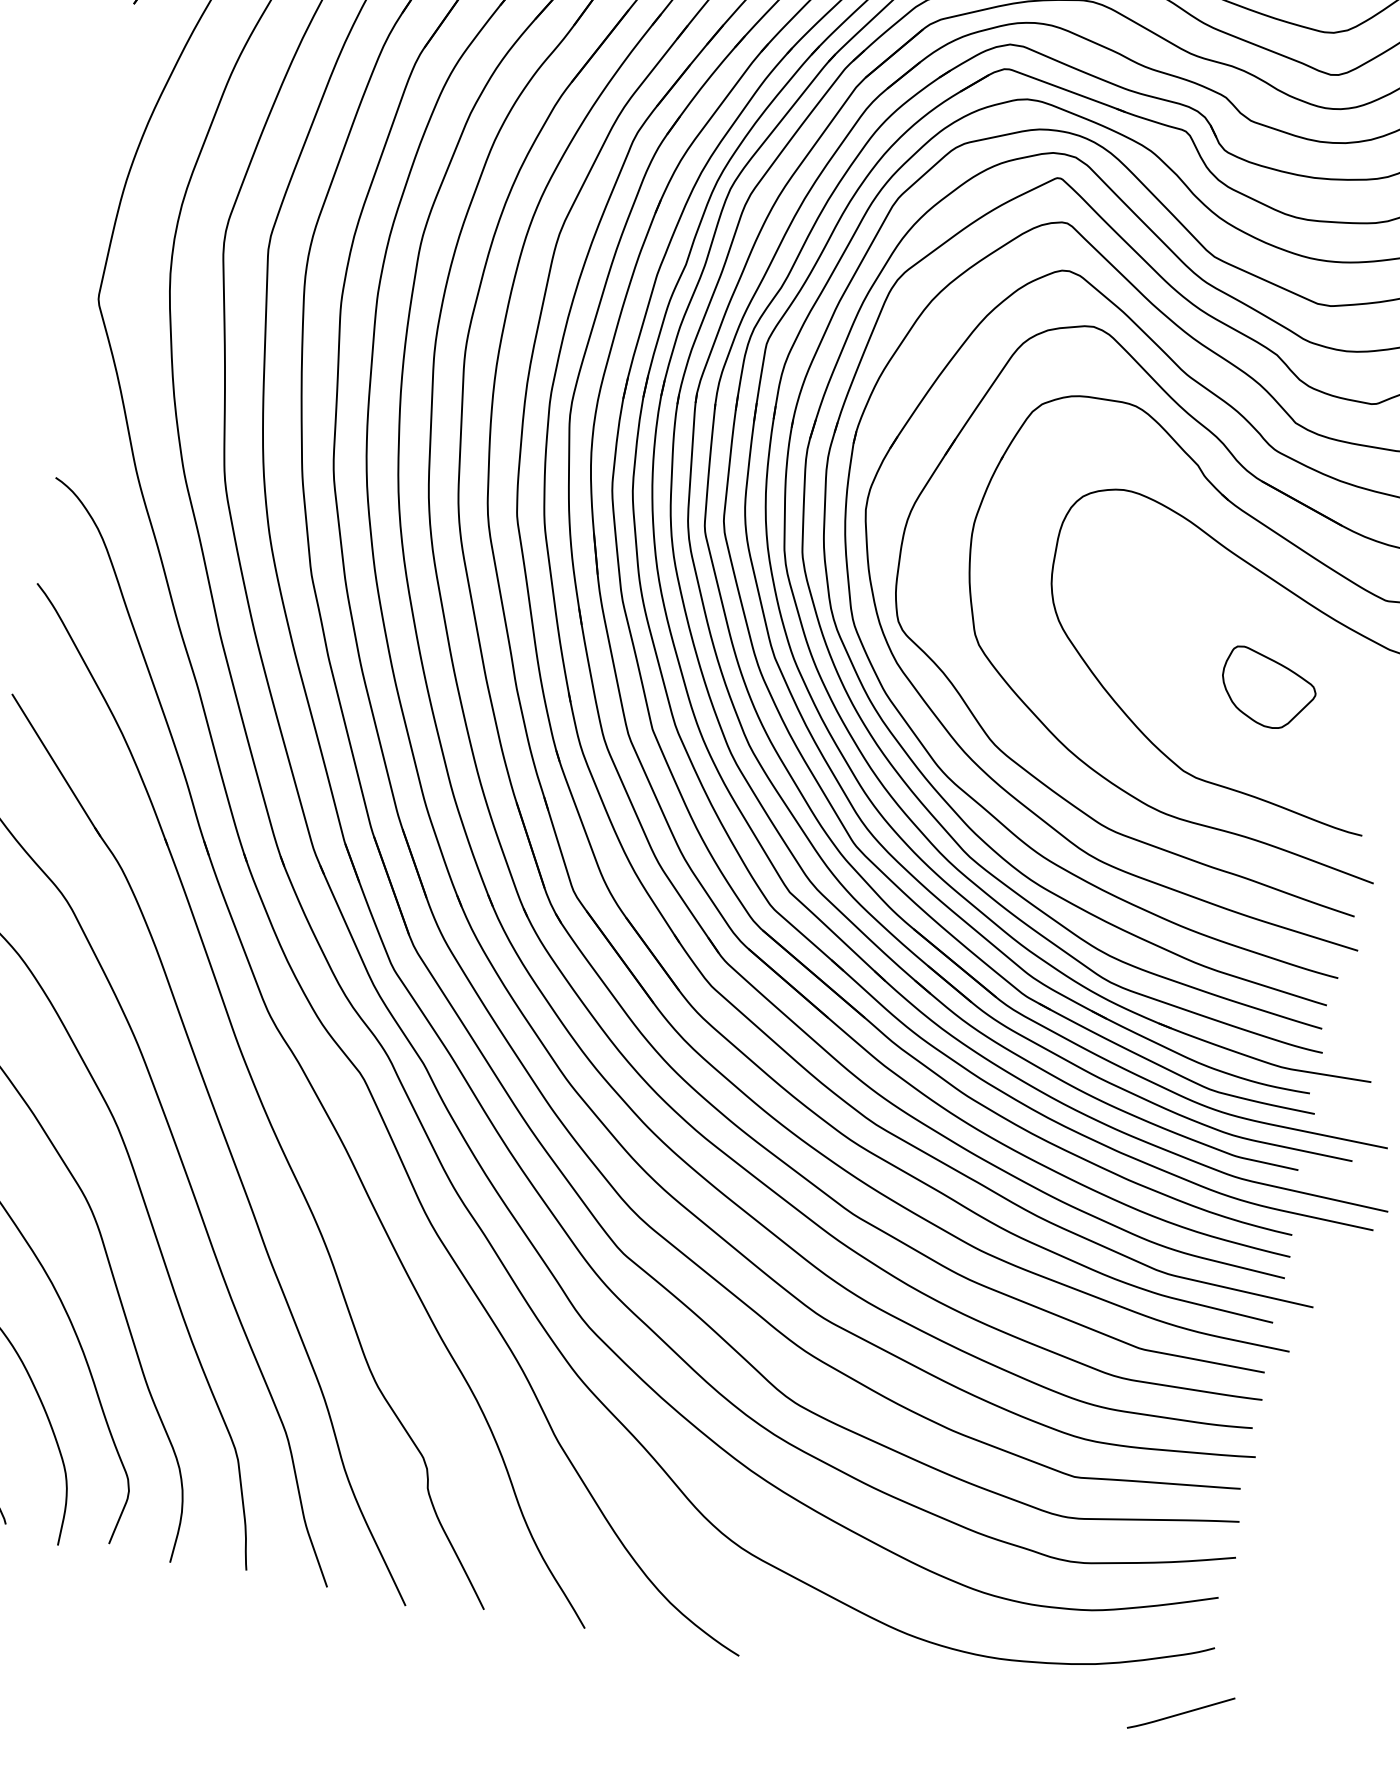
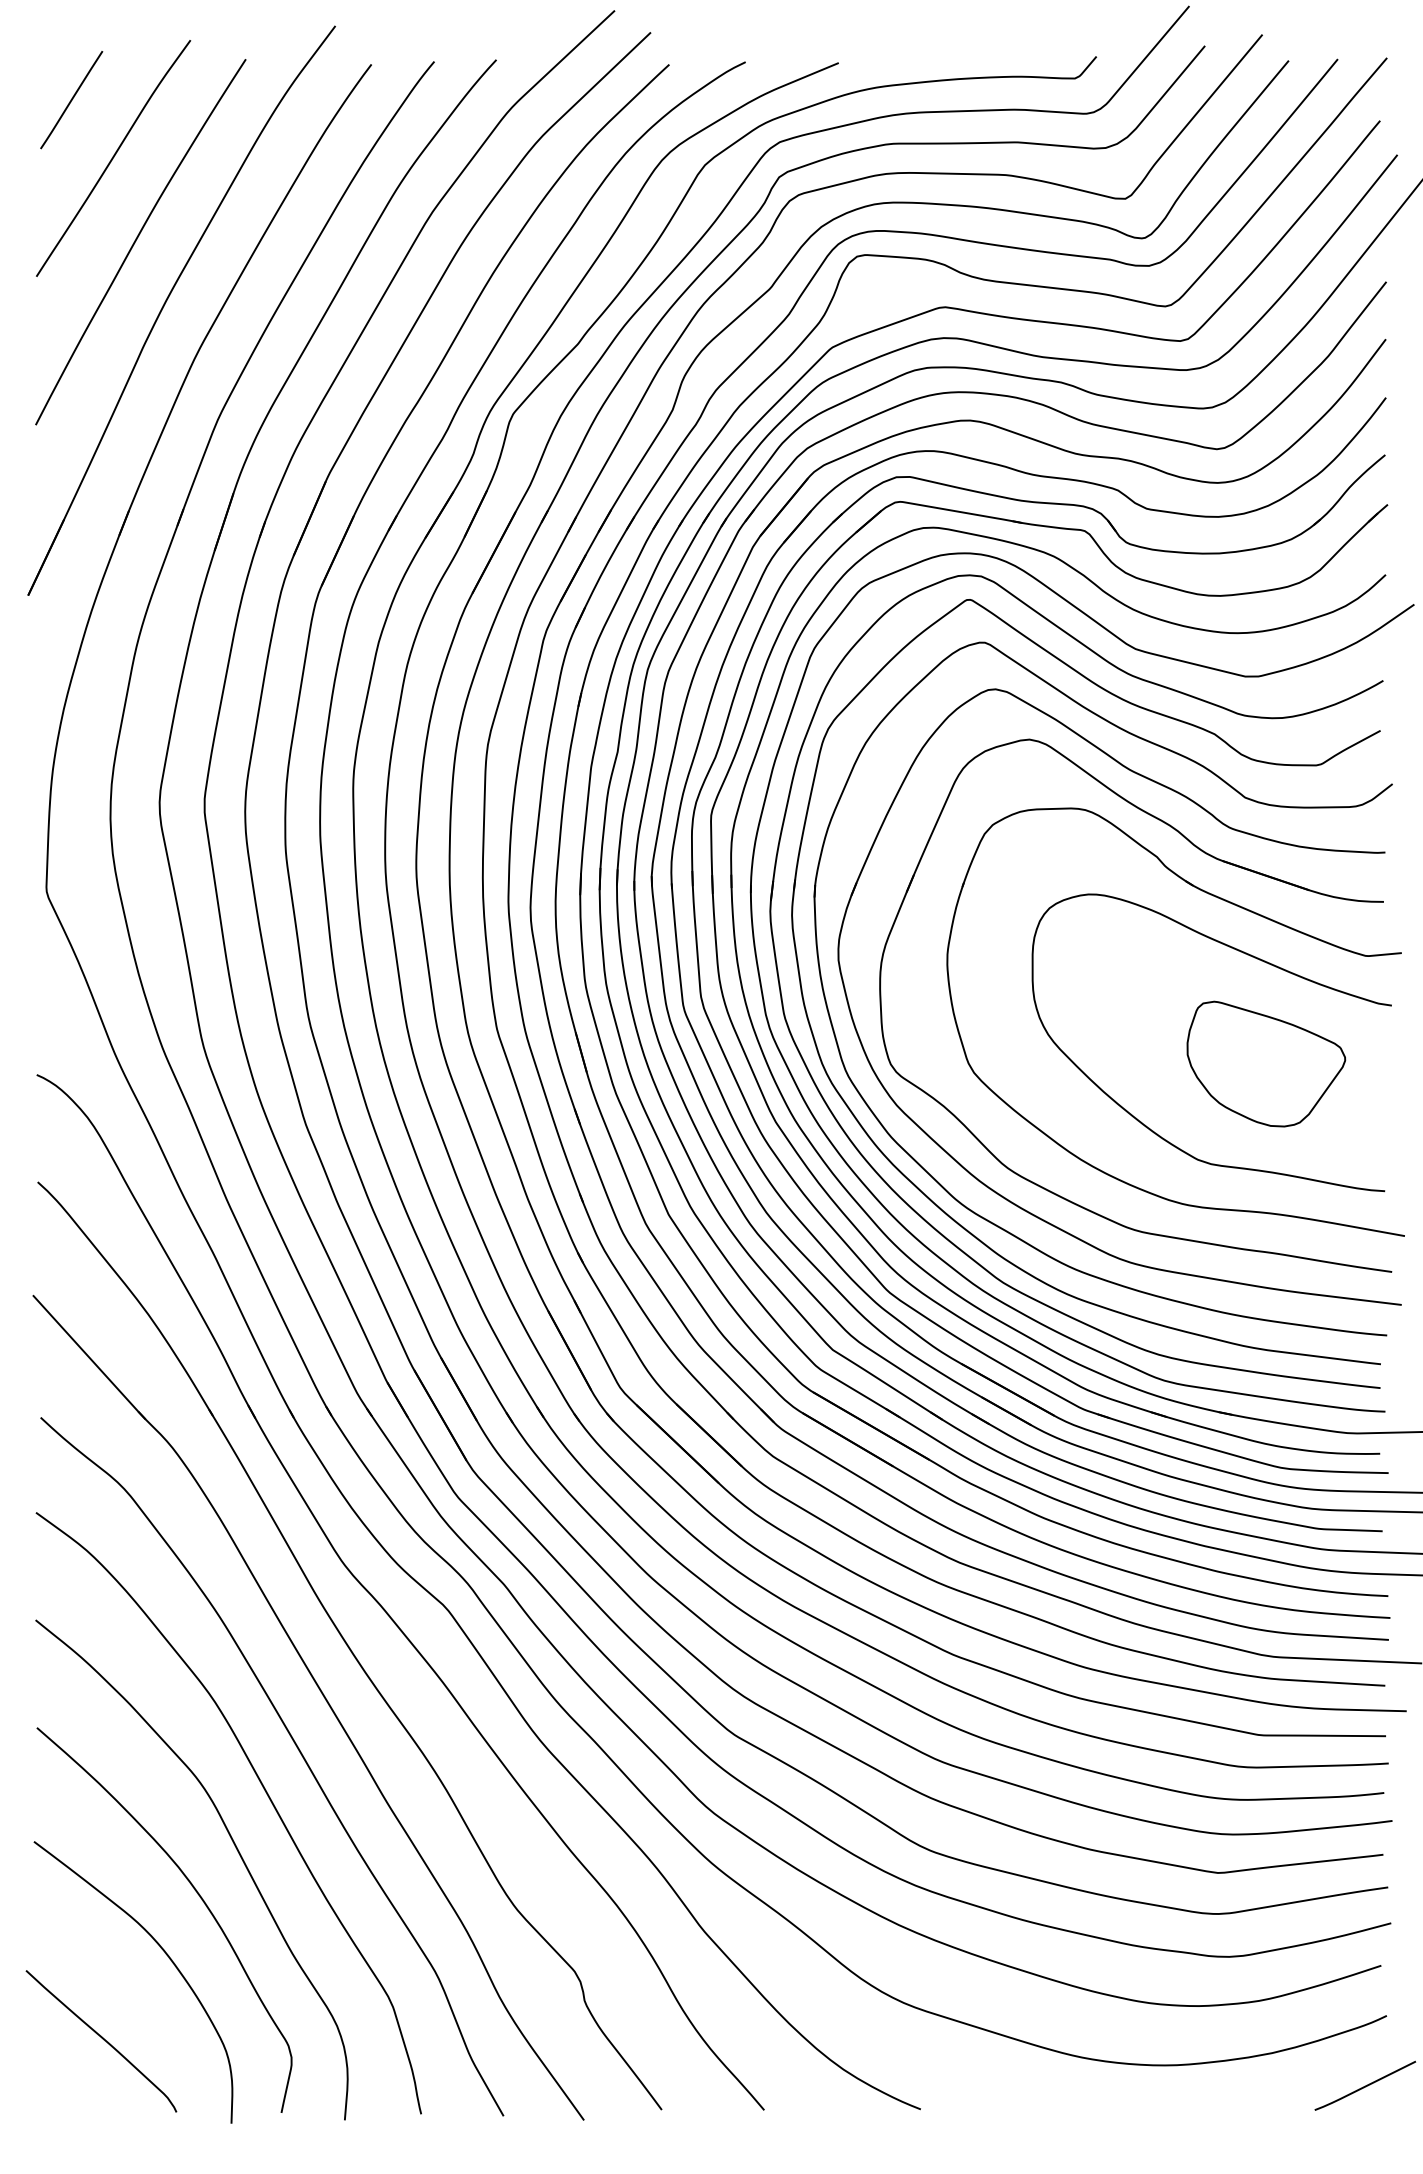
part: (1268, 688) -> (1266, 1063), size x1.67

